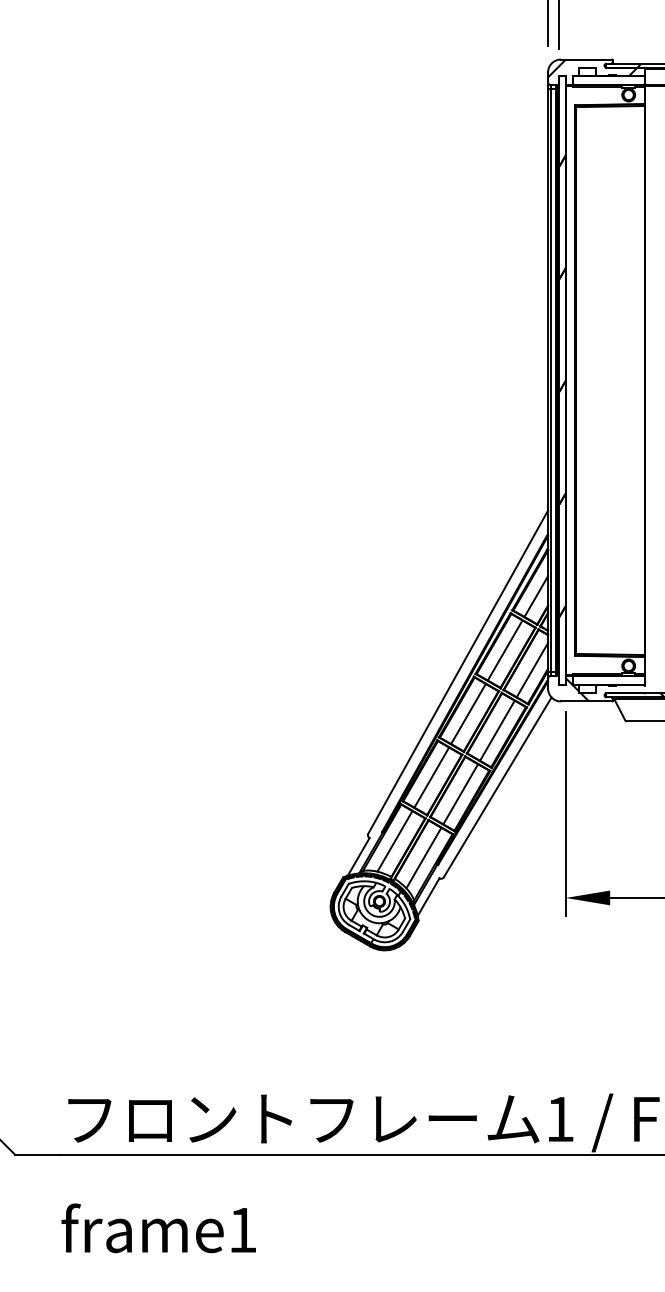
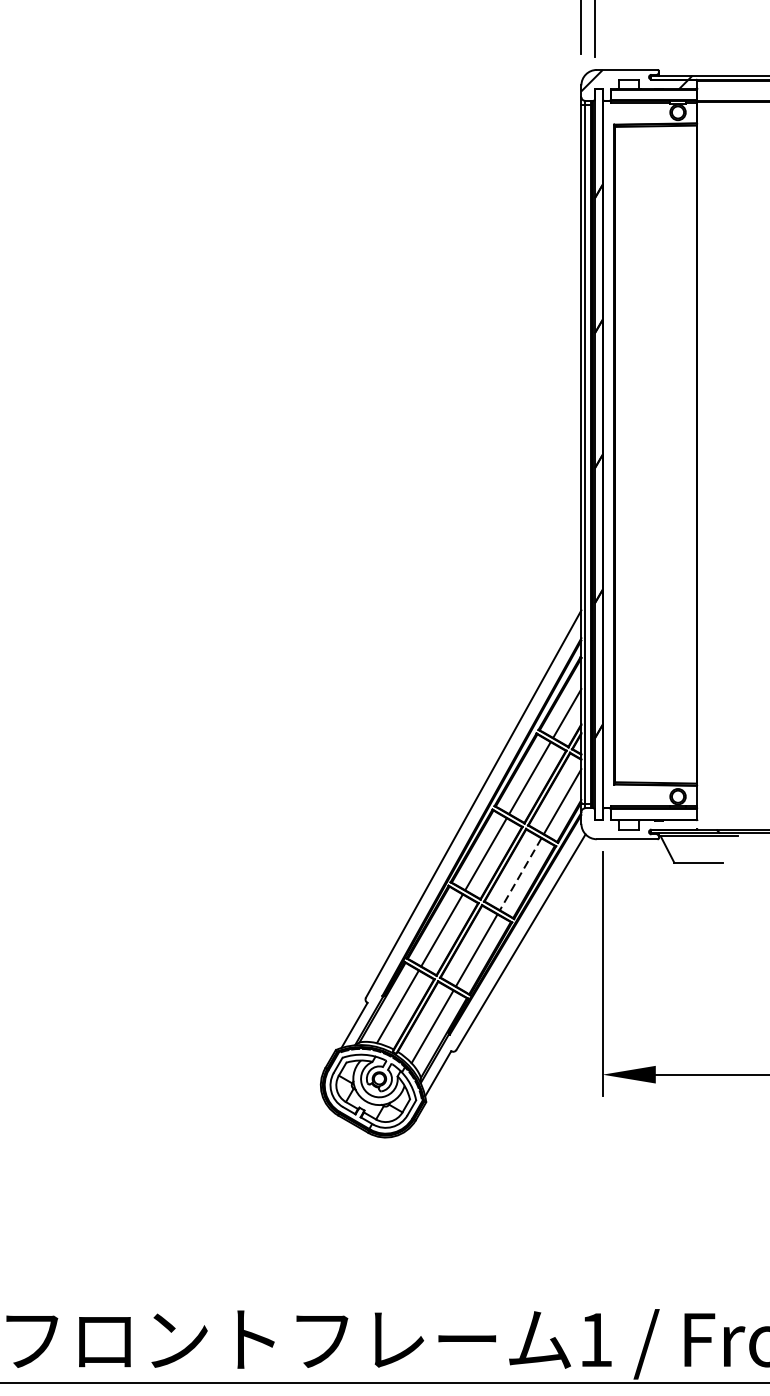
hatch: (577, 689) -> (616, 824), removed
line: (497, 730) -> (520, 874), solid -> dashed

